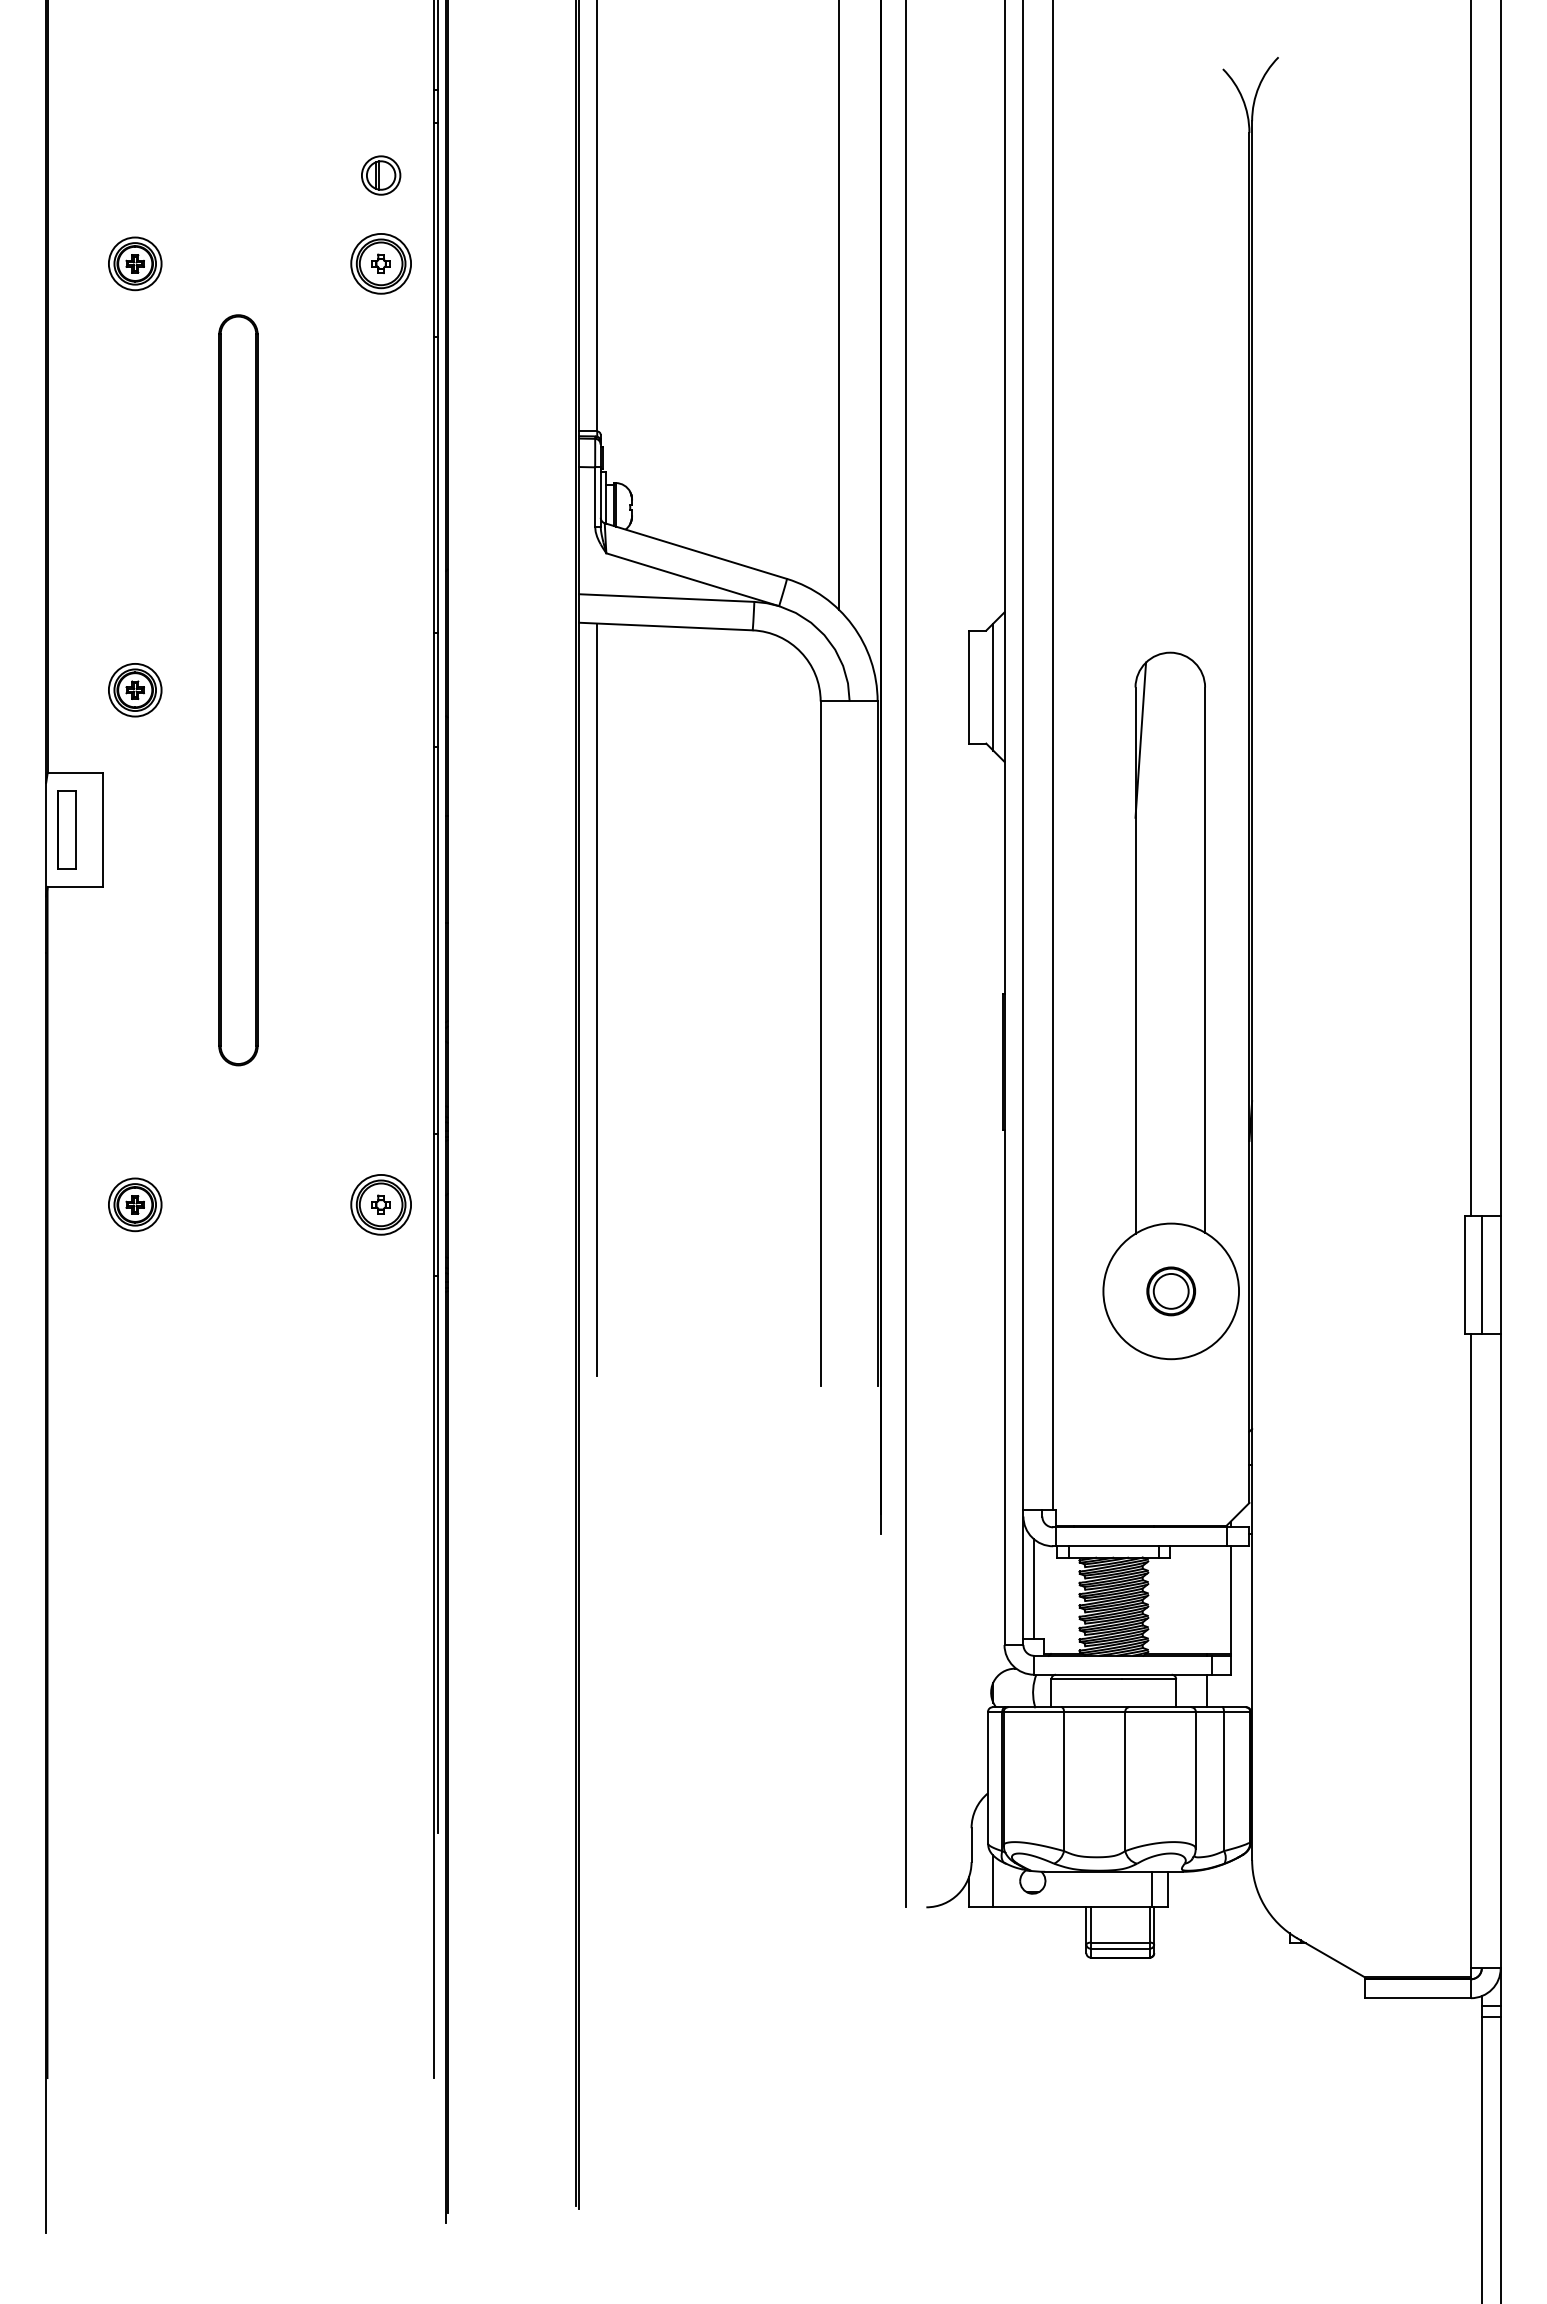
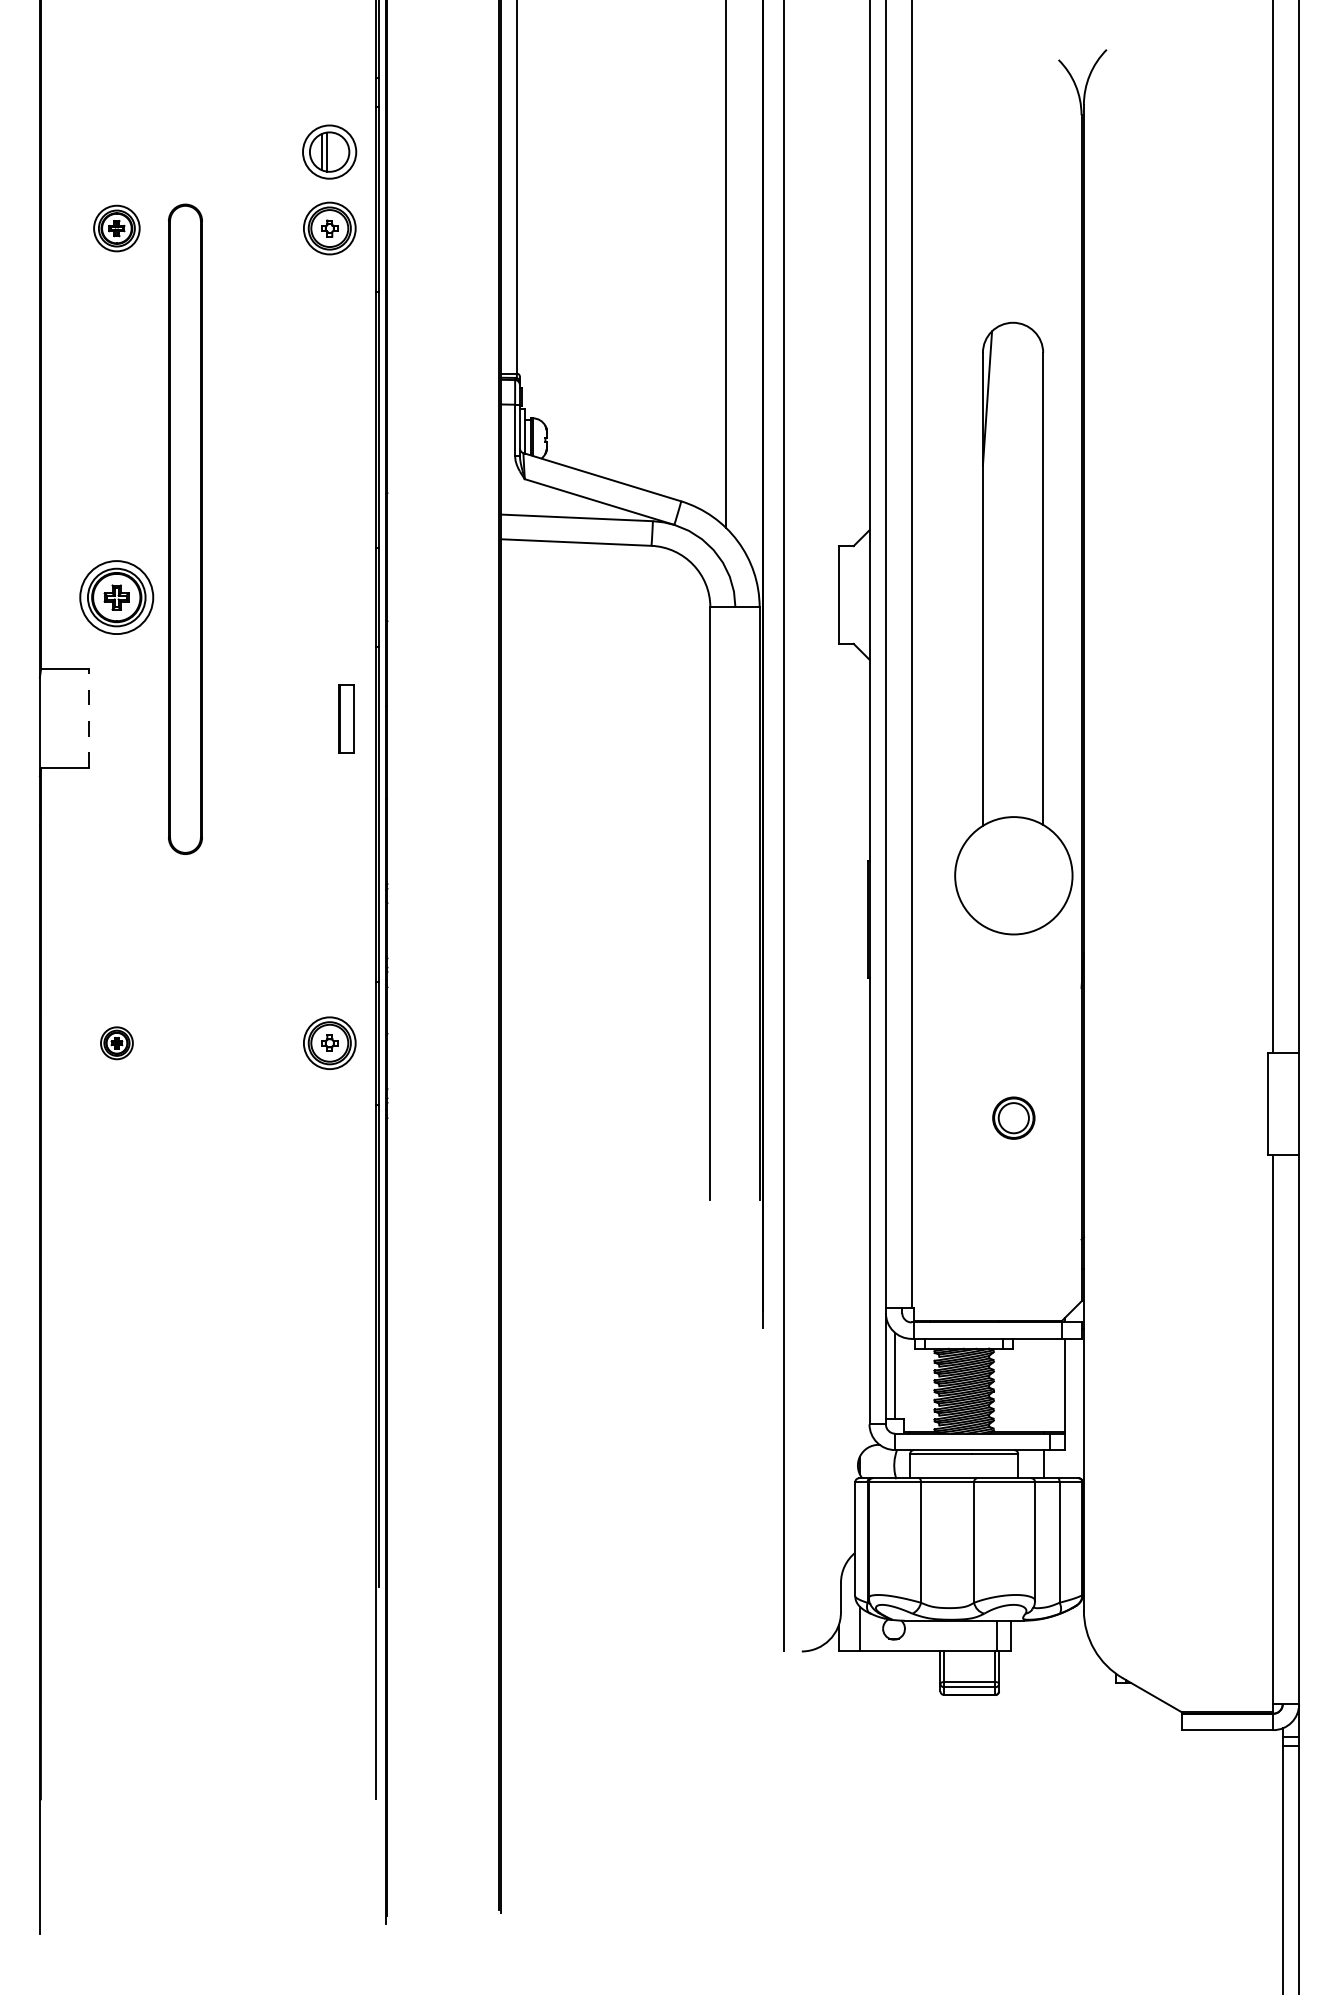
part: (381, 175) -> (330, 152), size x1.6
line: (993, 686) -> (859, 594), removed
part: (135, 690) -> (117, 597), size x1.6
part: (238, 690) -> (185, 529), moved
part: (66, 829) -> (346, 718), moved
line: (103, 829) -> (89, 718), solid -> dashed
line: (597, 999) -> (517, 865), removed
part: (1170, 1005) -> (1013, 628), moved
part: (135, 1204) -> (117, 1042), size x0.7
line: (1481, 1274) -> (1282, 1103), removed

